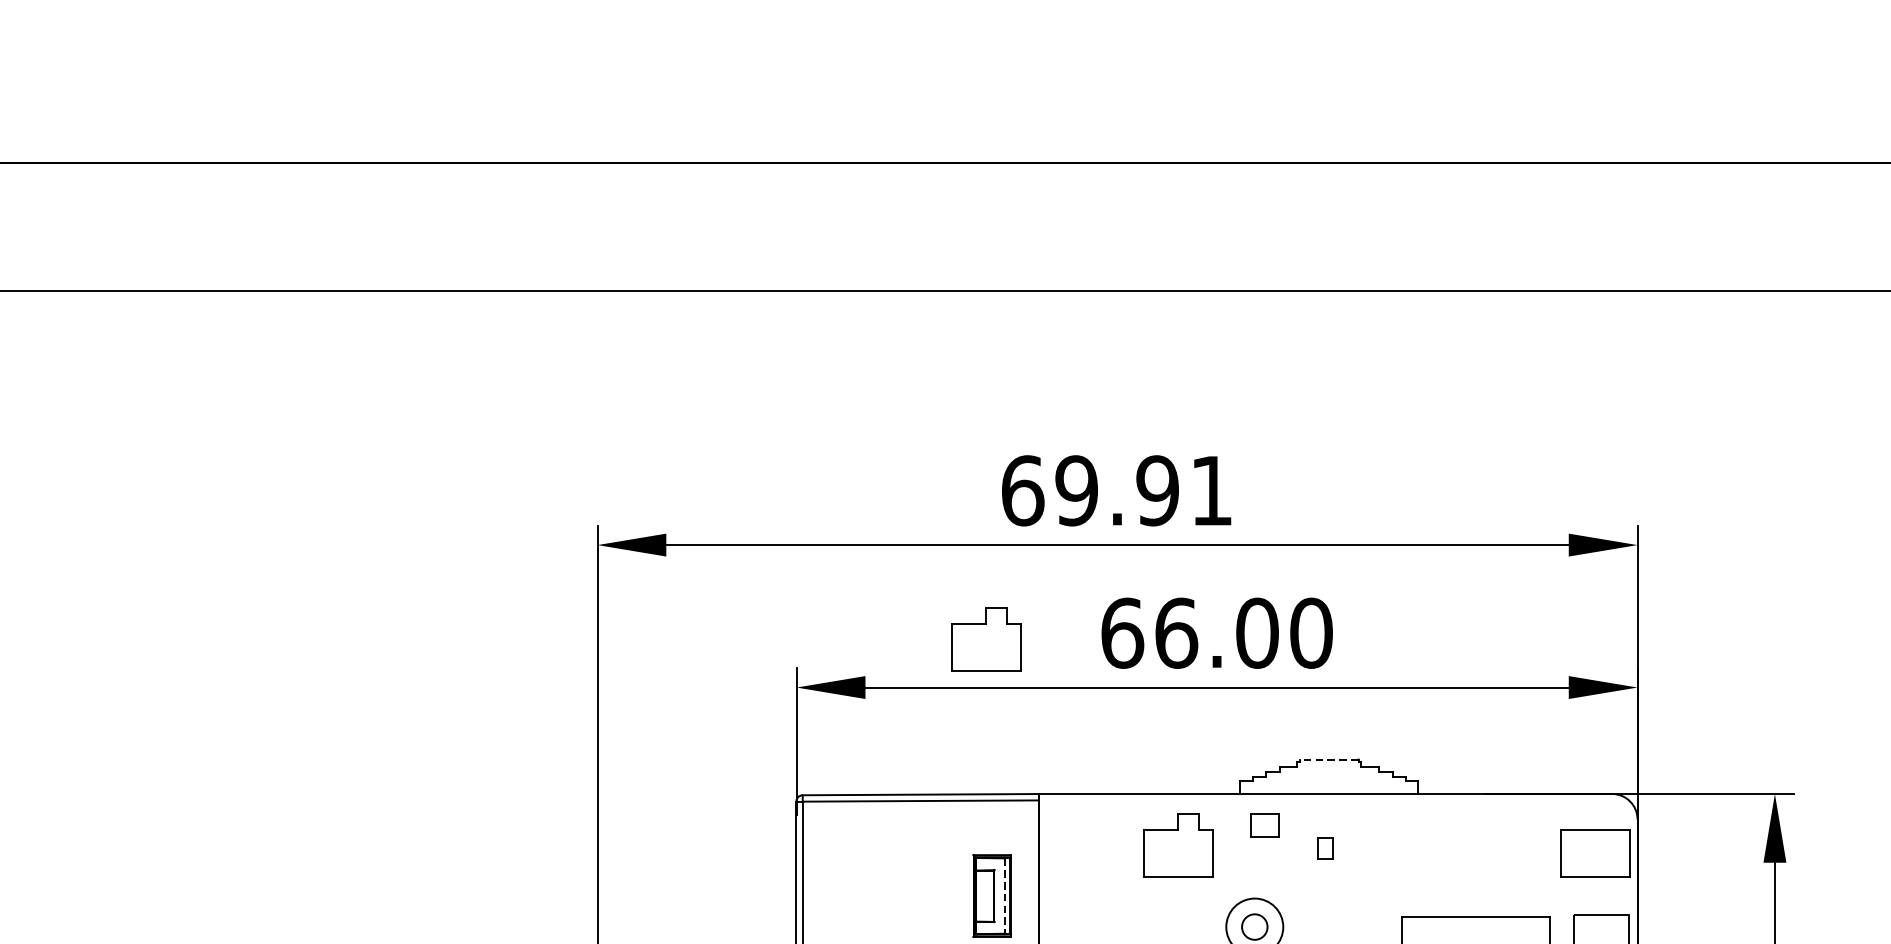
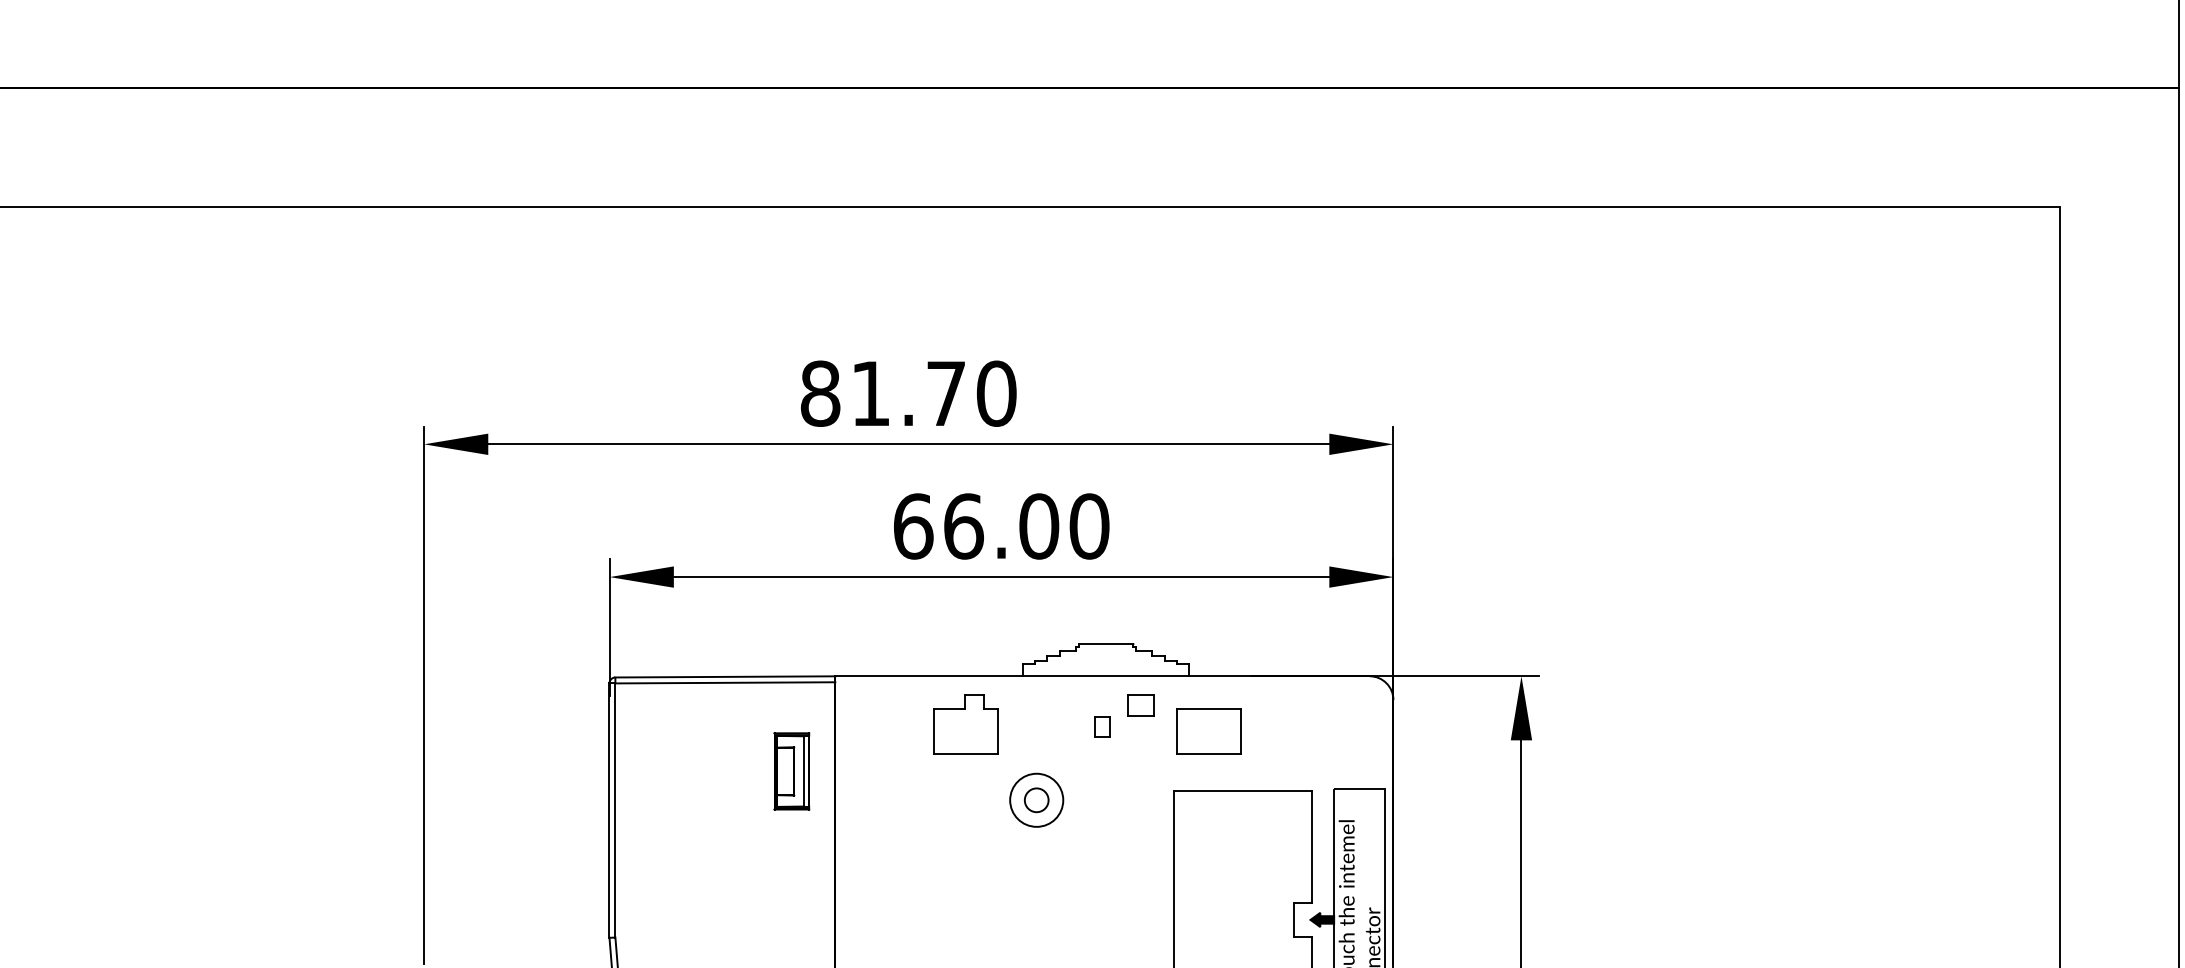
text: (1117, 490) -> (908, 393), 69.91 -> 81.70
part: (986, 639) -> (786, 532), removed
line: (1328, 759) -> (1105, 644), dashed -> solid
part: (1264, 825) -> (1140, 705), moved
part: (1594, 853) -> (1208, 731), moved
line: (1004, 896) -> (803, 771), dashed -> solid

